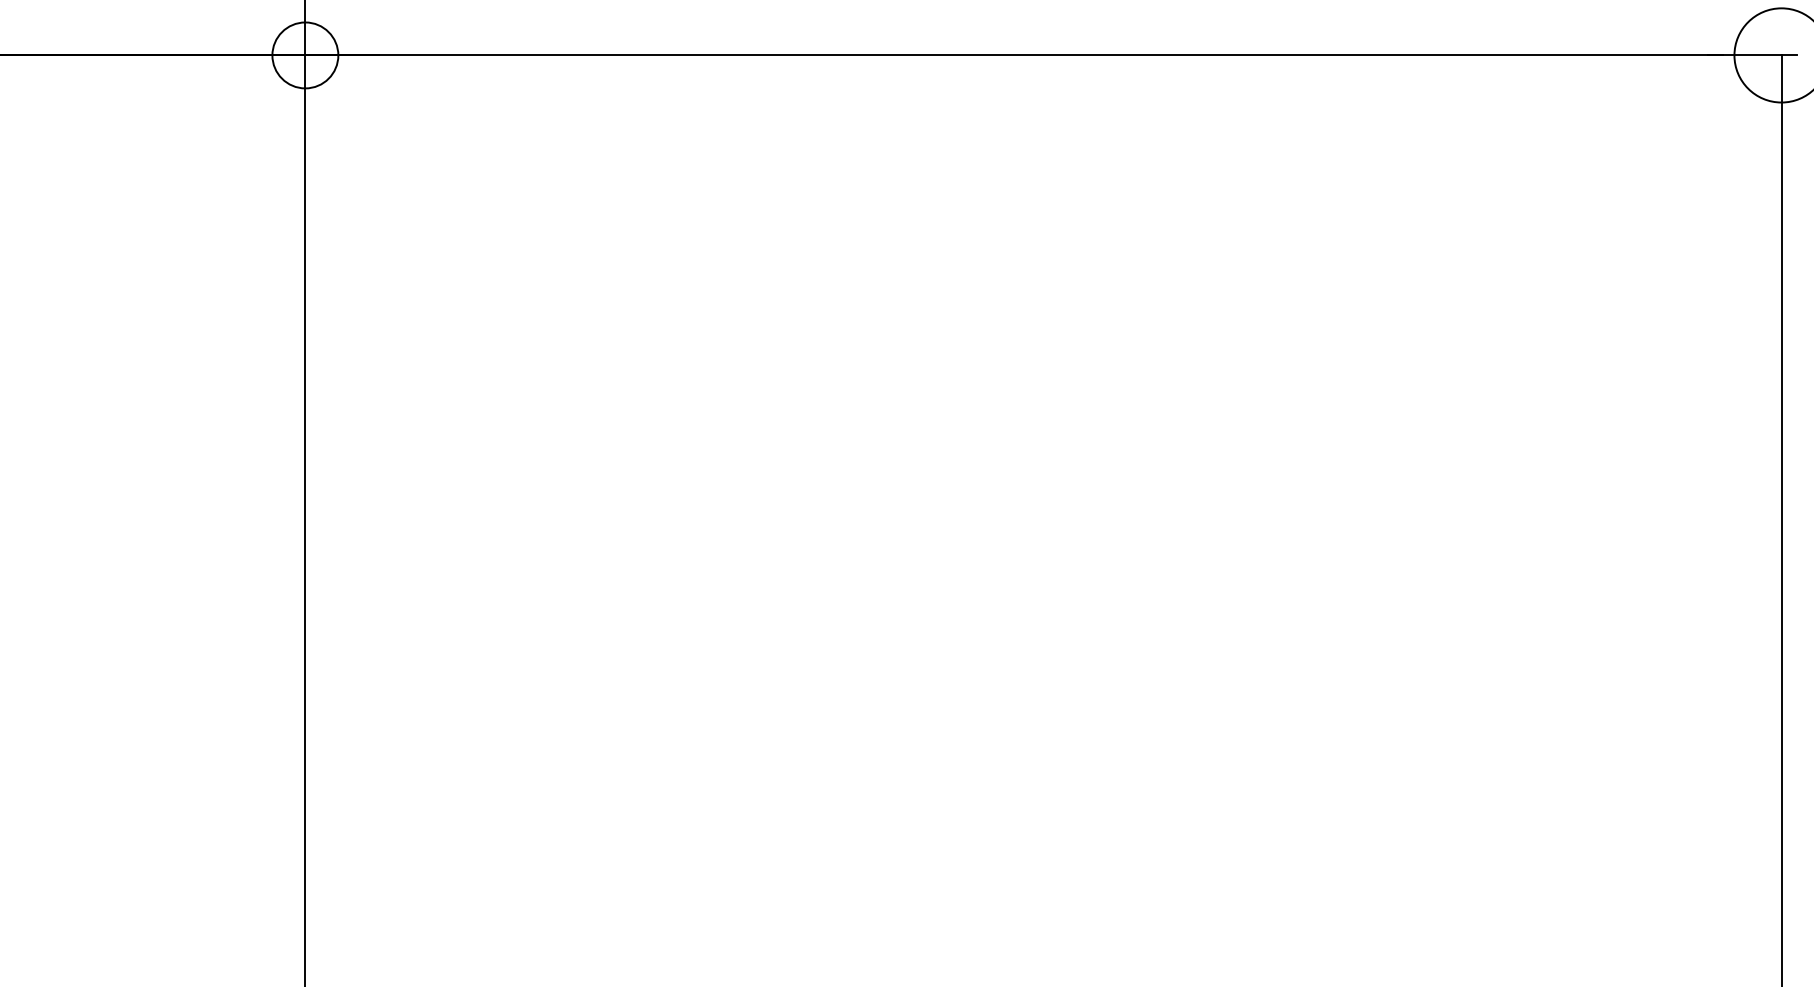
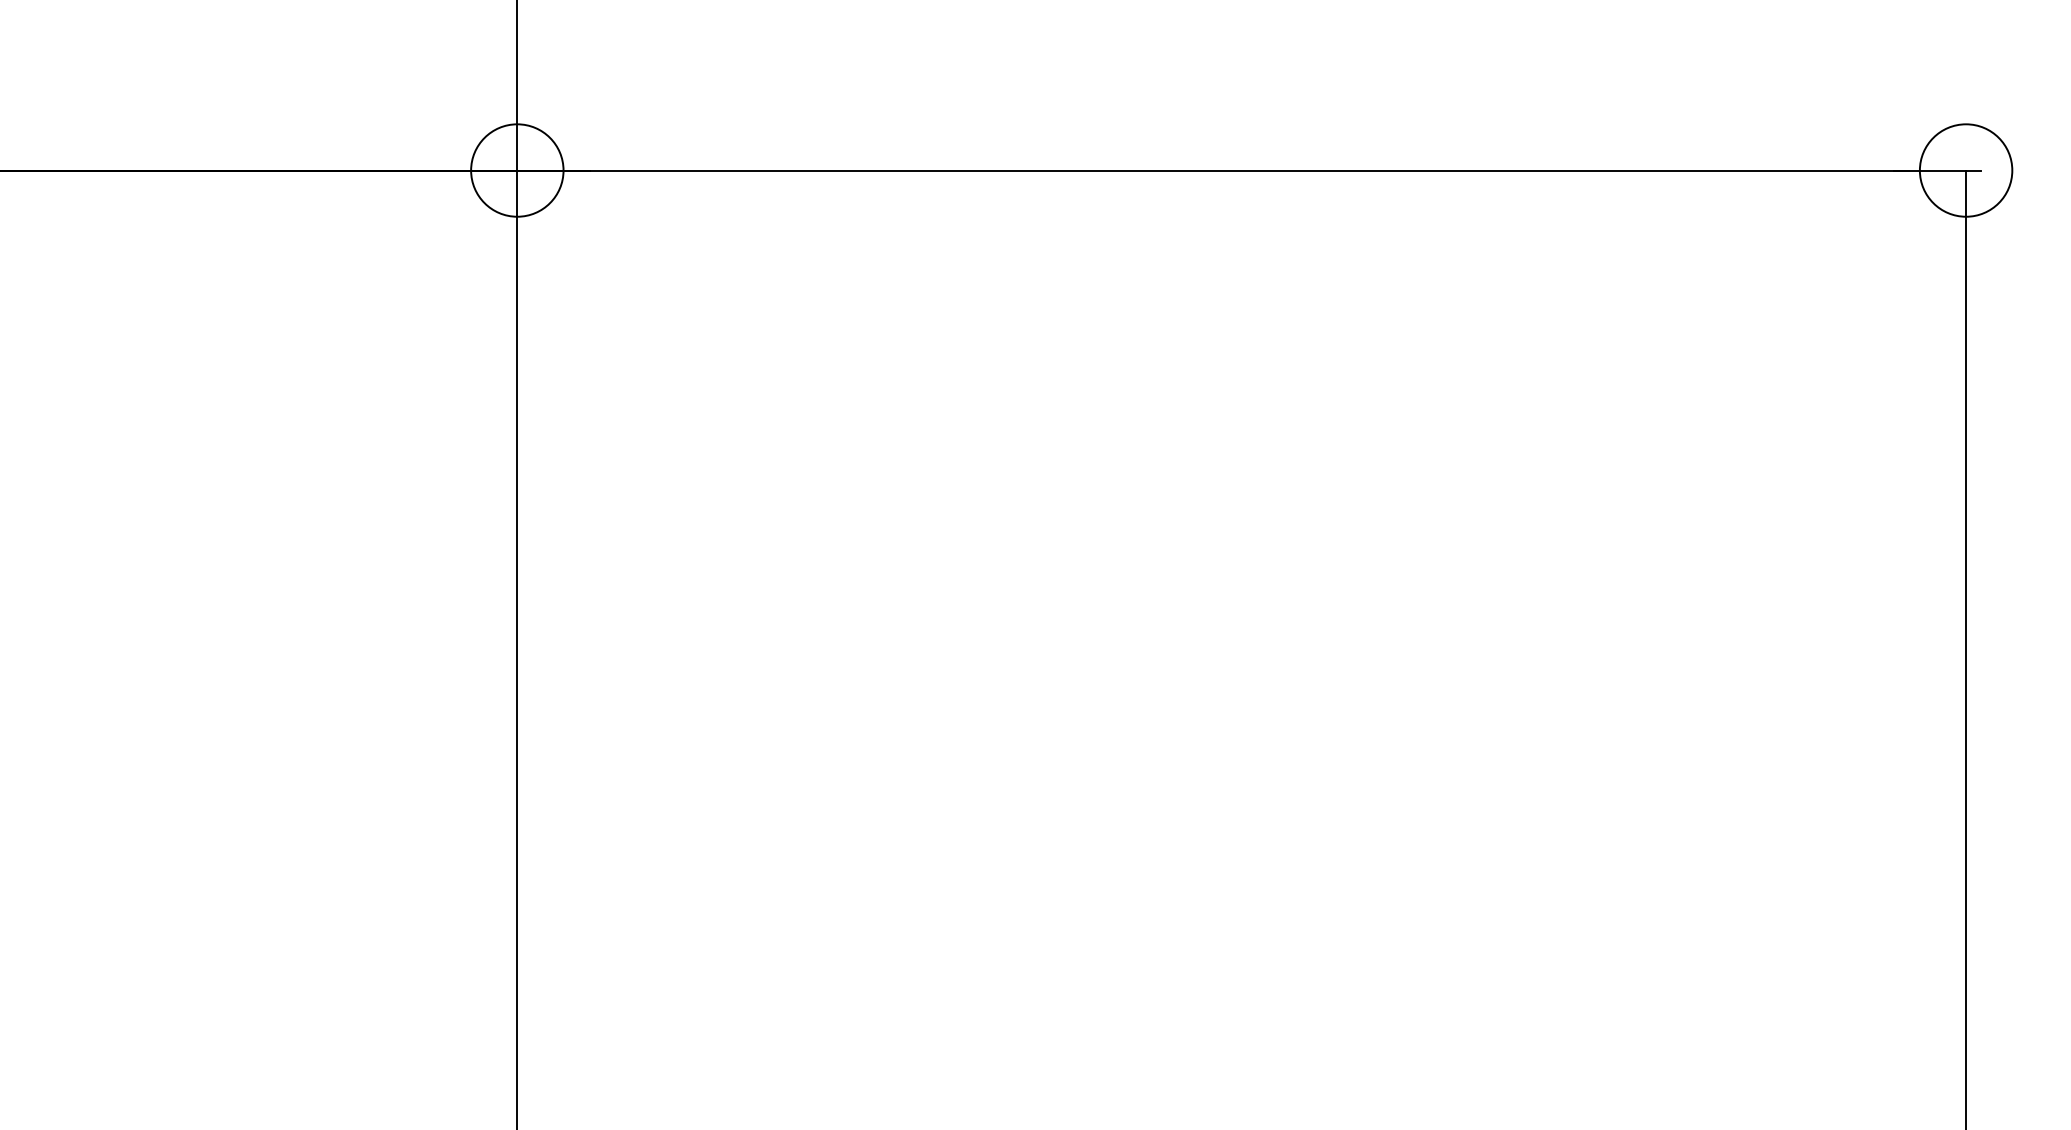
circle: (305, 55) -> (517, 170), size x1.43

